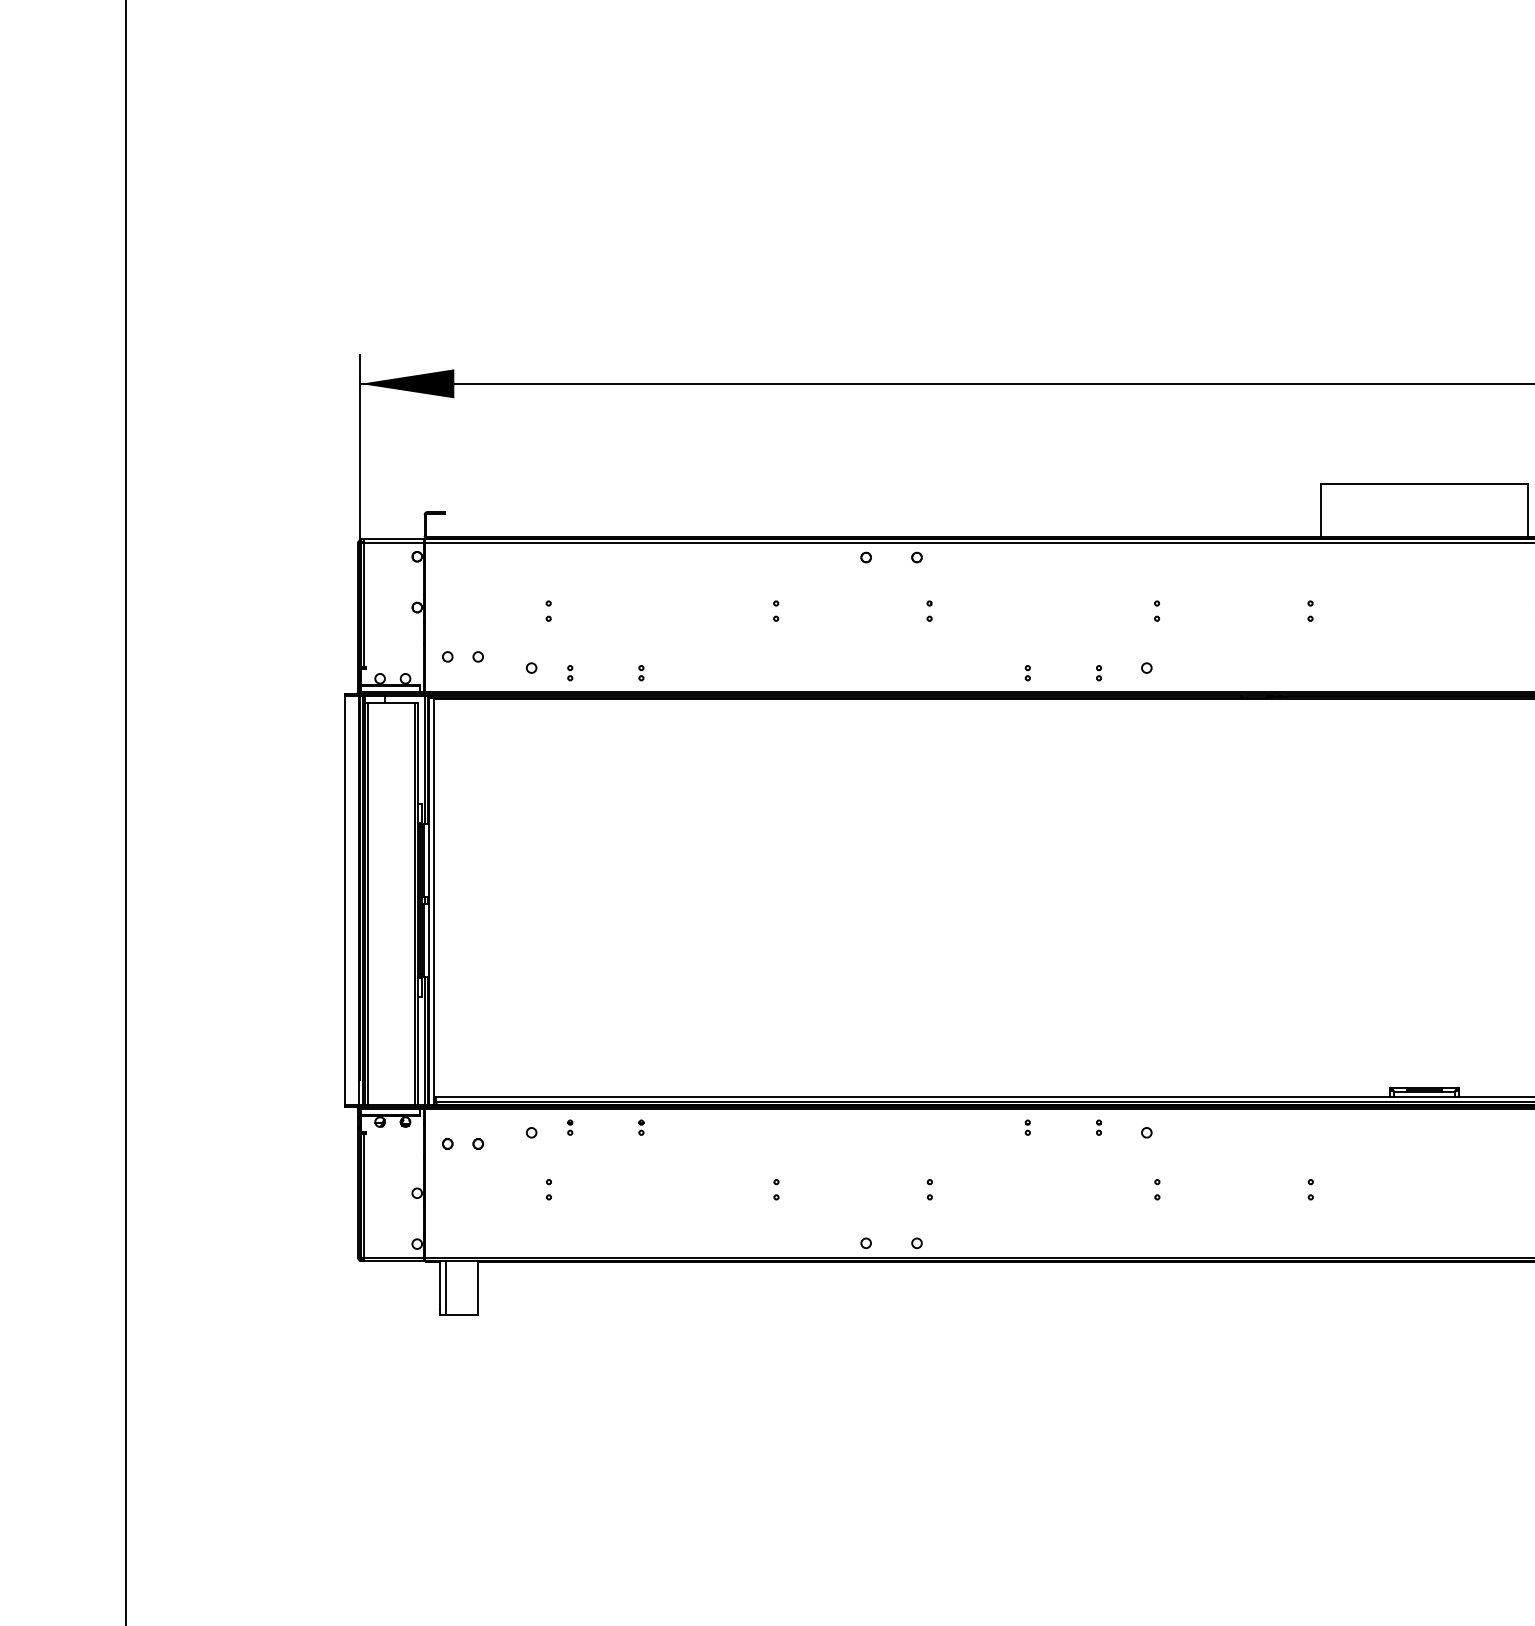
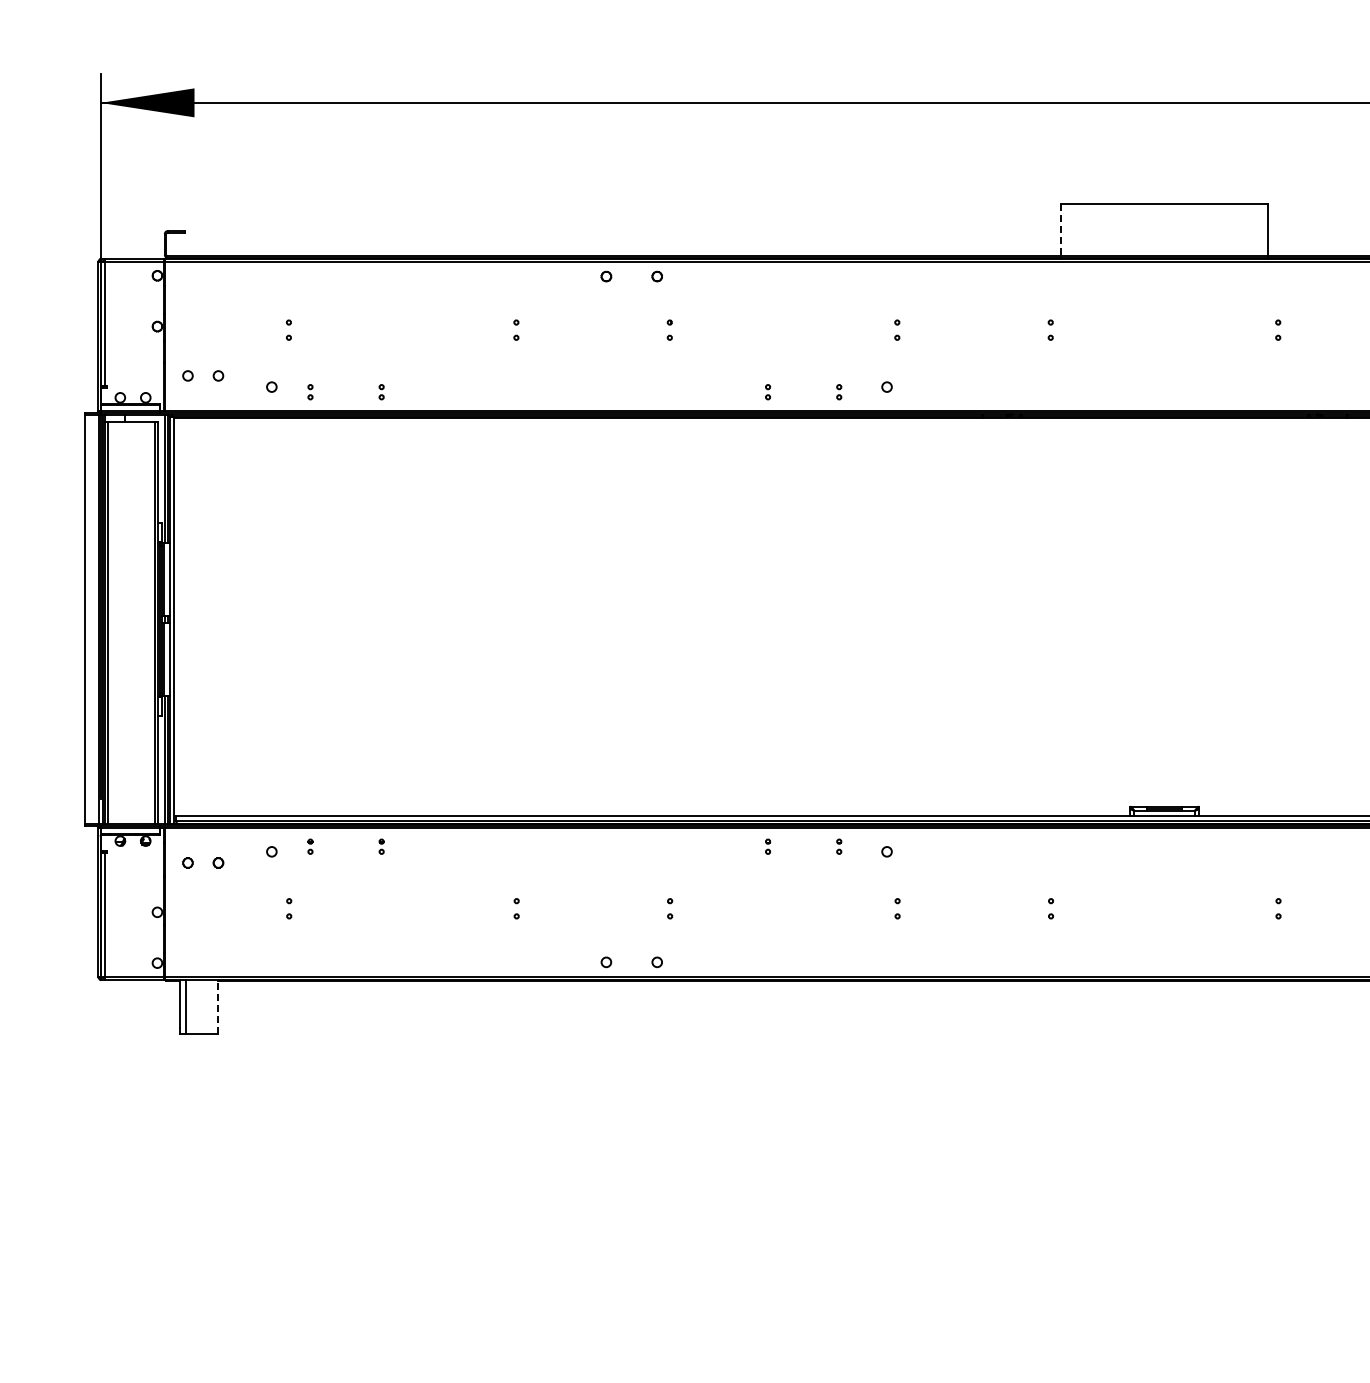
line: (1321, 511) -> (1061, 230), solid -> dashed
line: (478, 1288) -> (218, 1007), solid -> dashed

